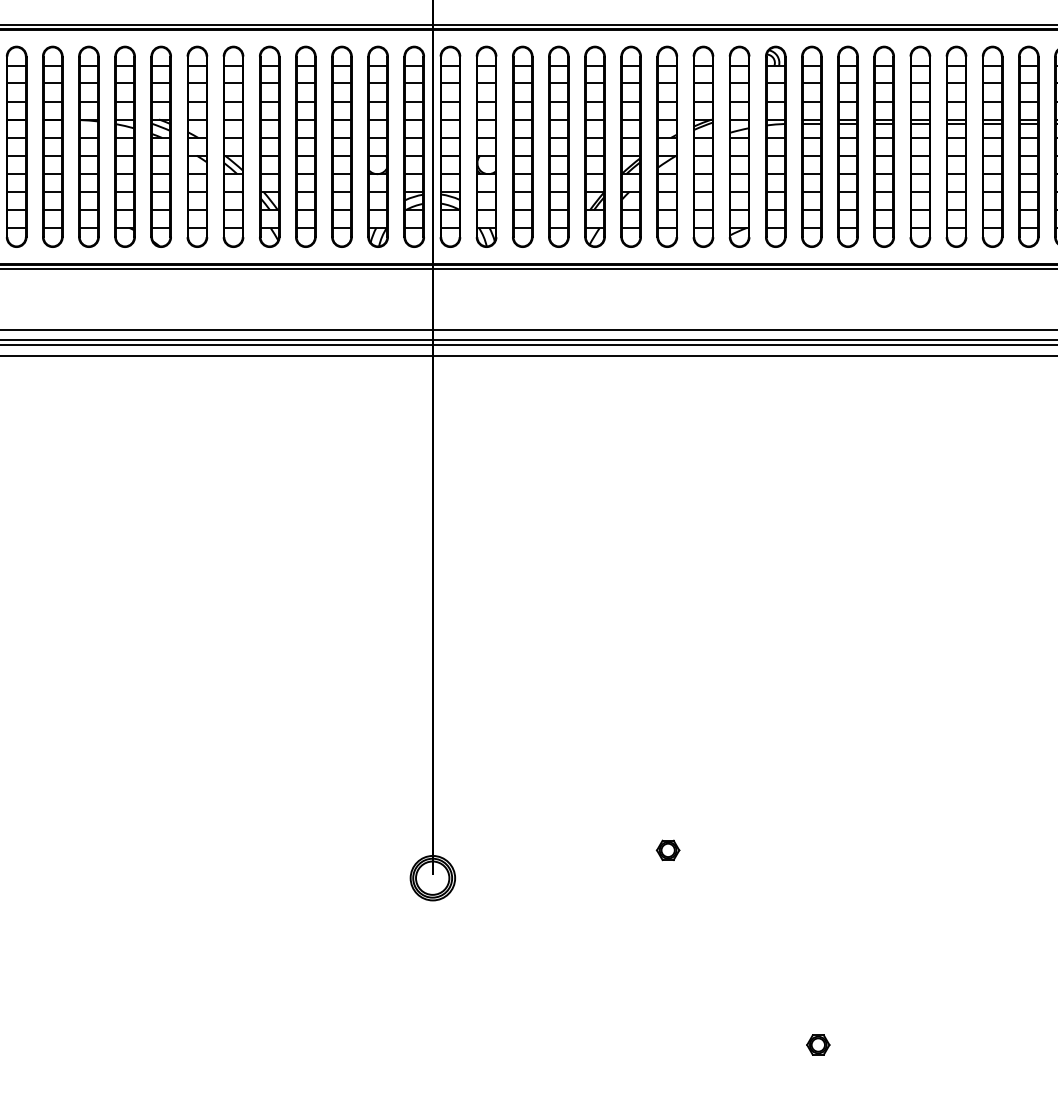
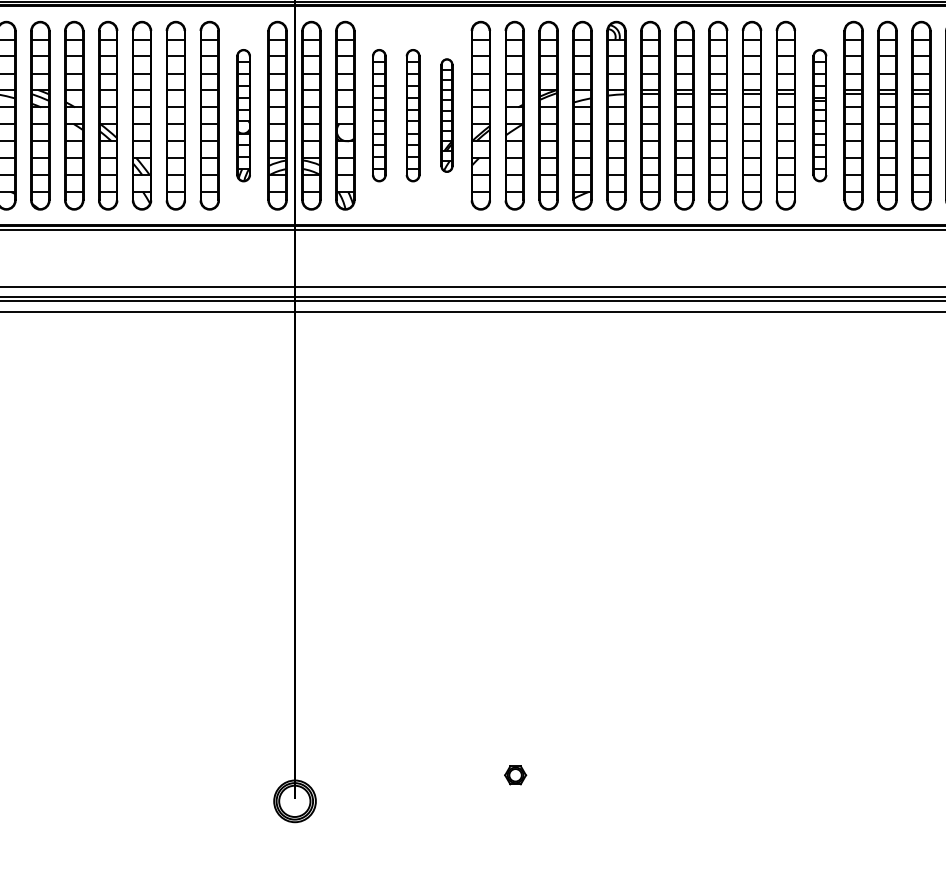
part: (377, 146) -> (243, 115), size x0.7
part: (522, 146) -> (379, 115), size x0.7
part: (558, 146) -> (412, 115), size x0.7
part: (594, 146) -> (446, 115), size x0.6
part: (992, 146) -> (819, 115), size x0.7

